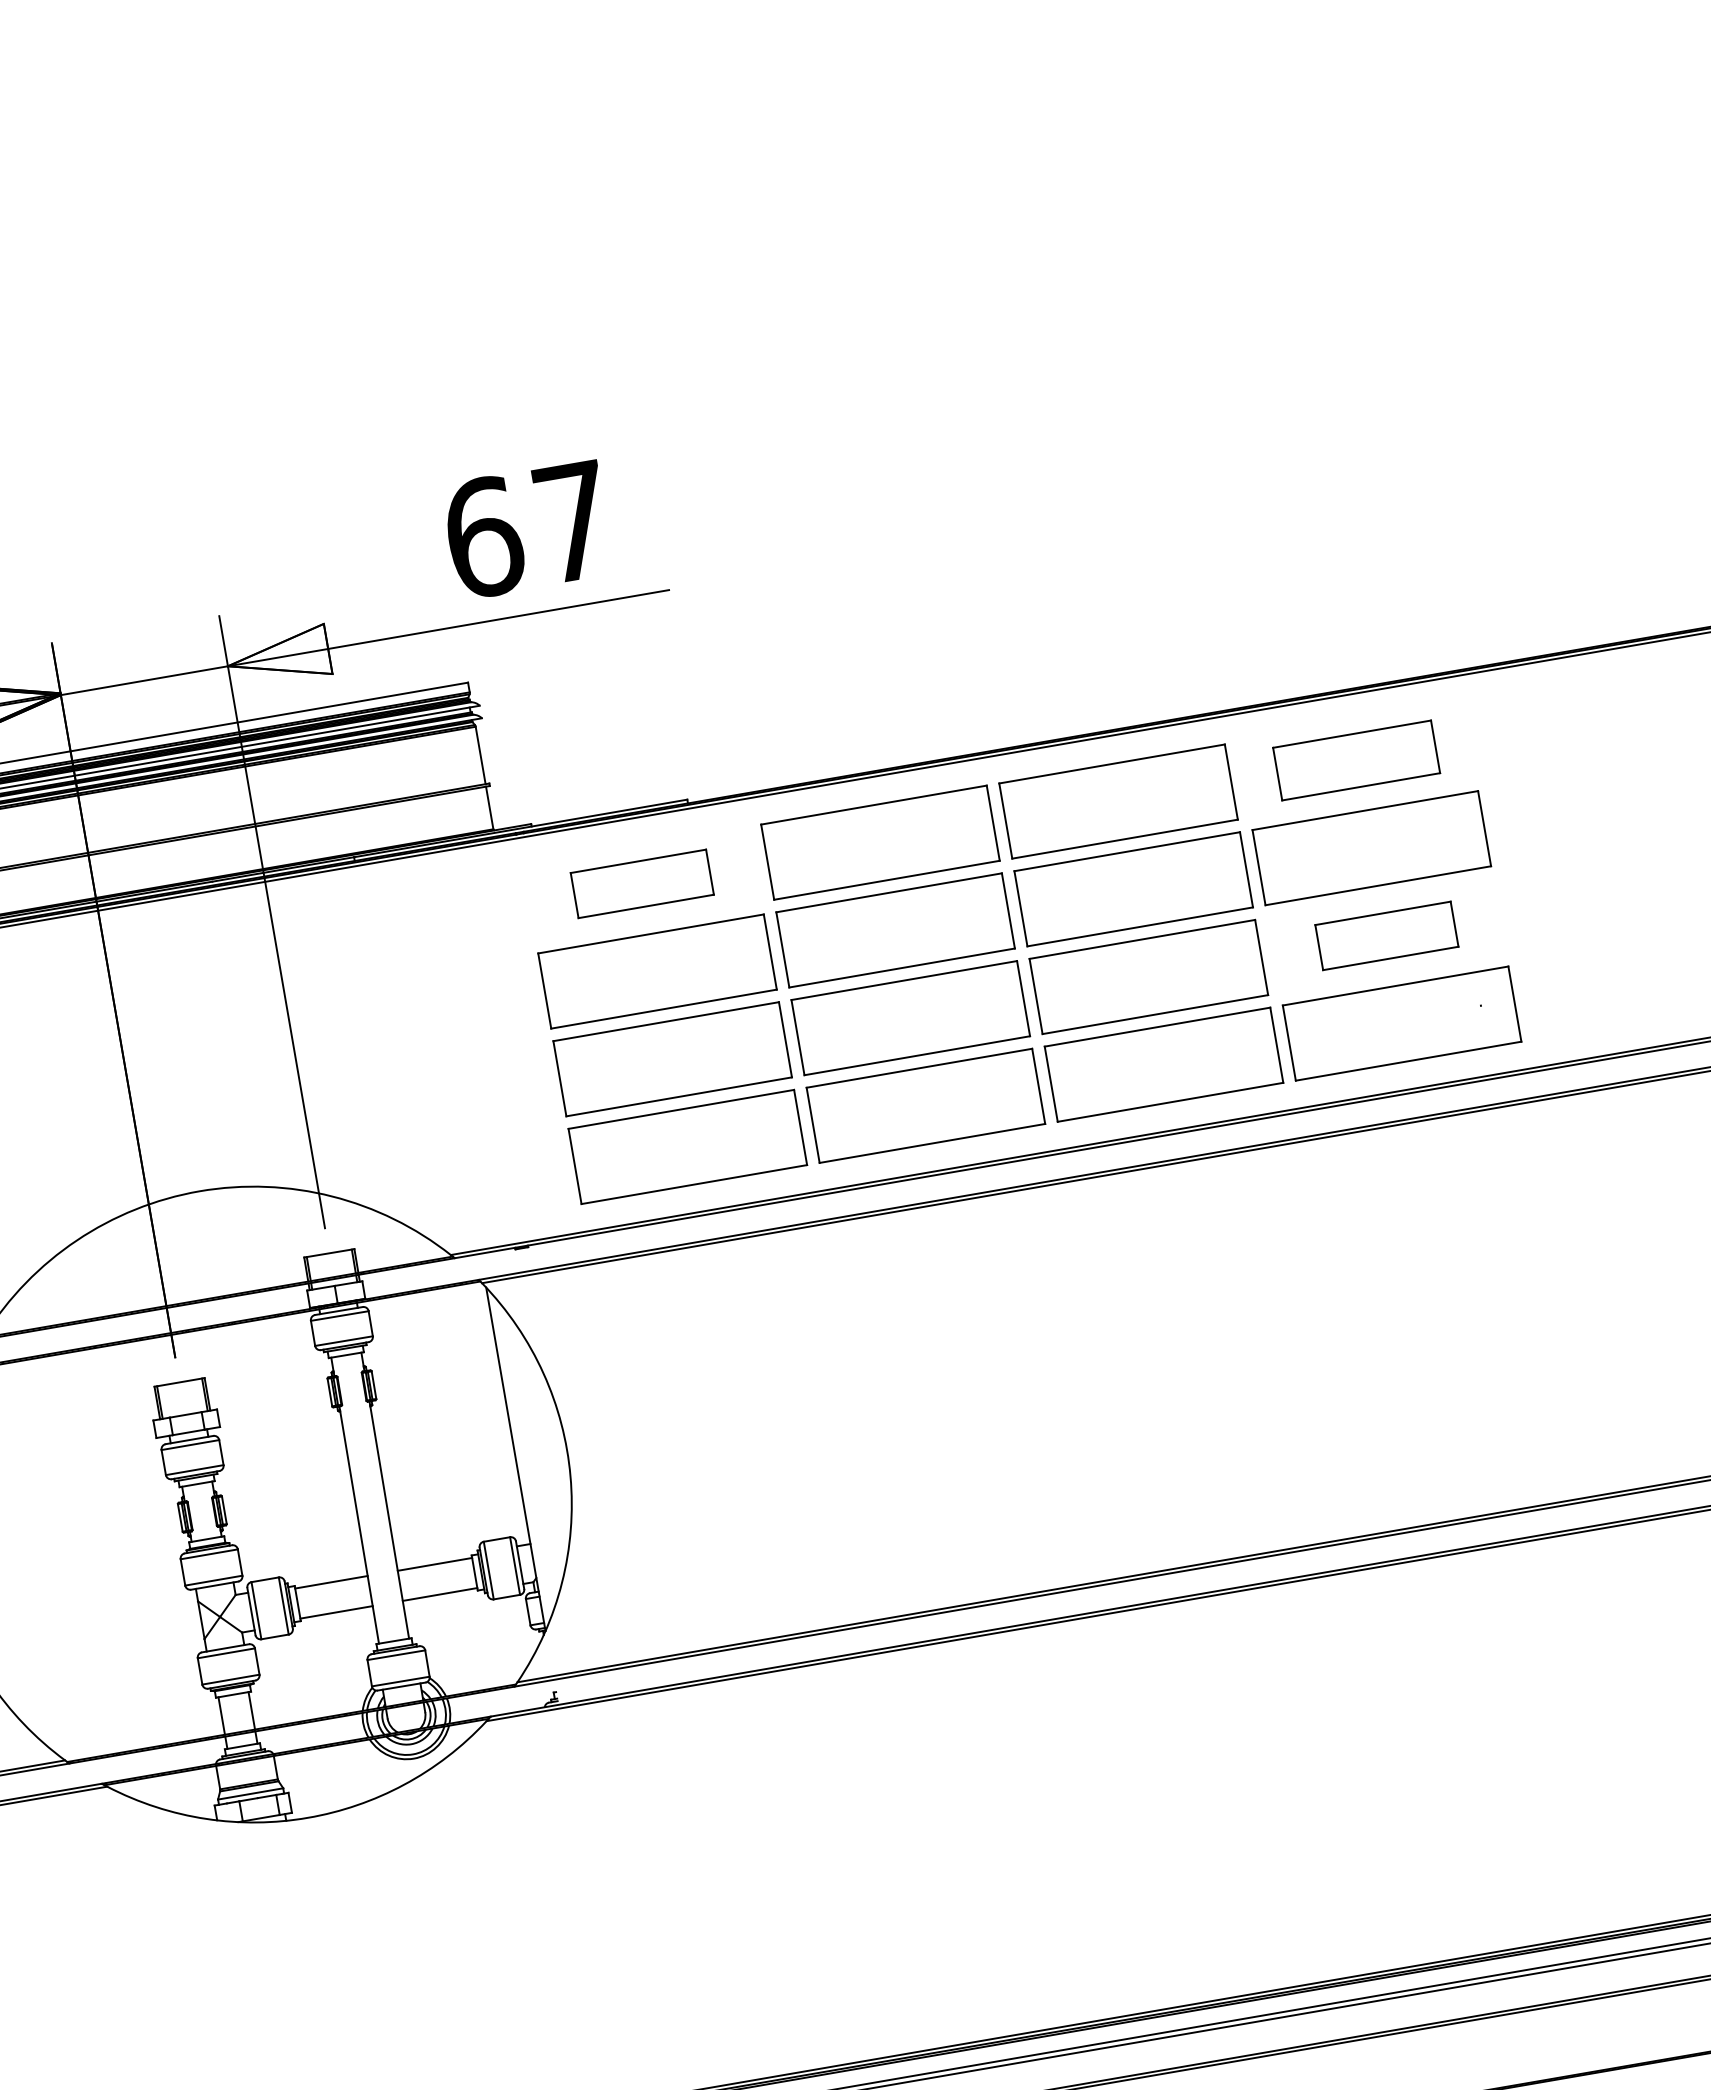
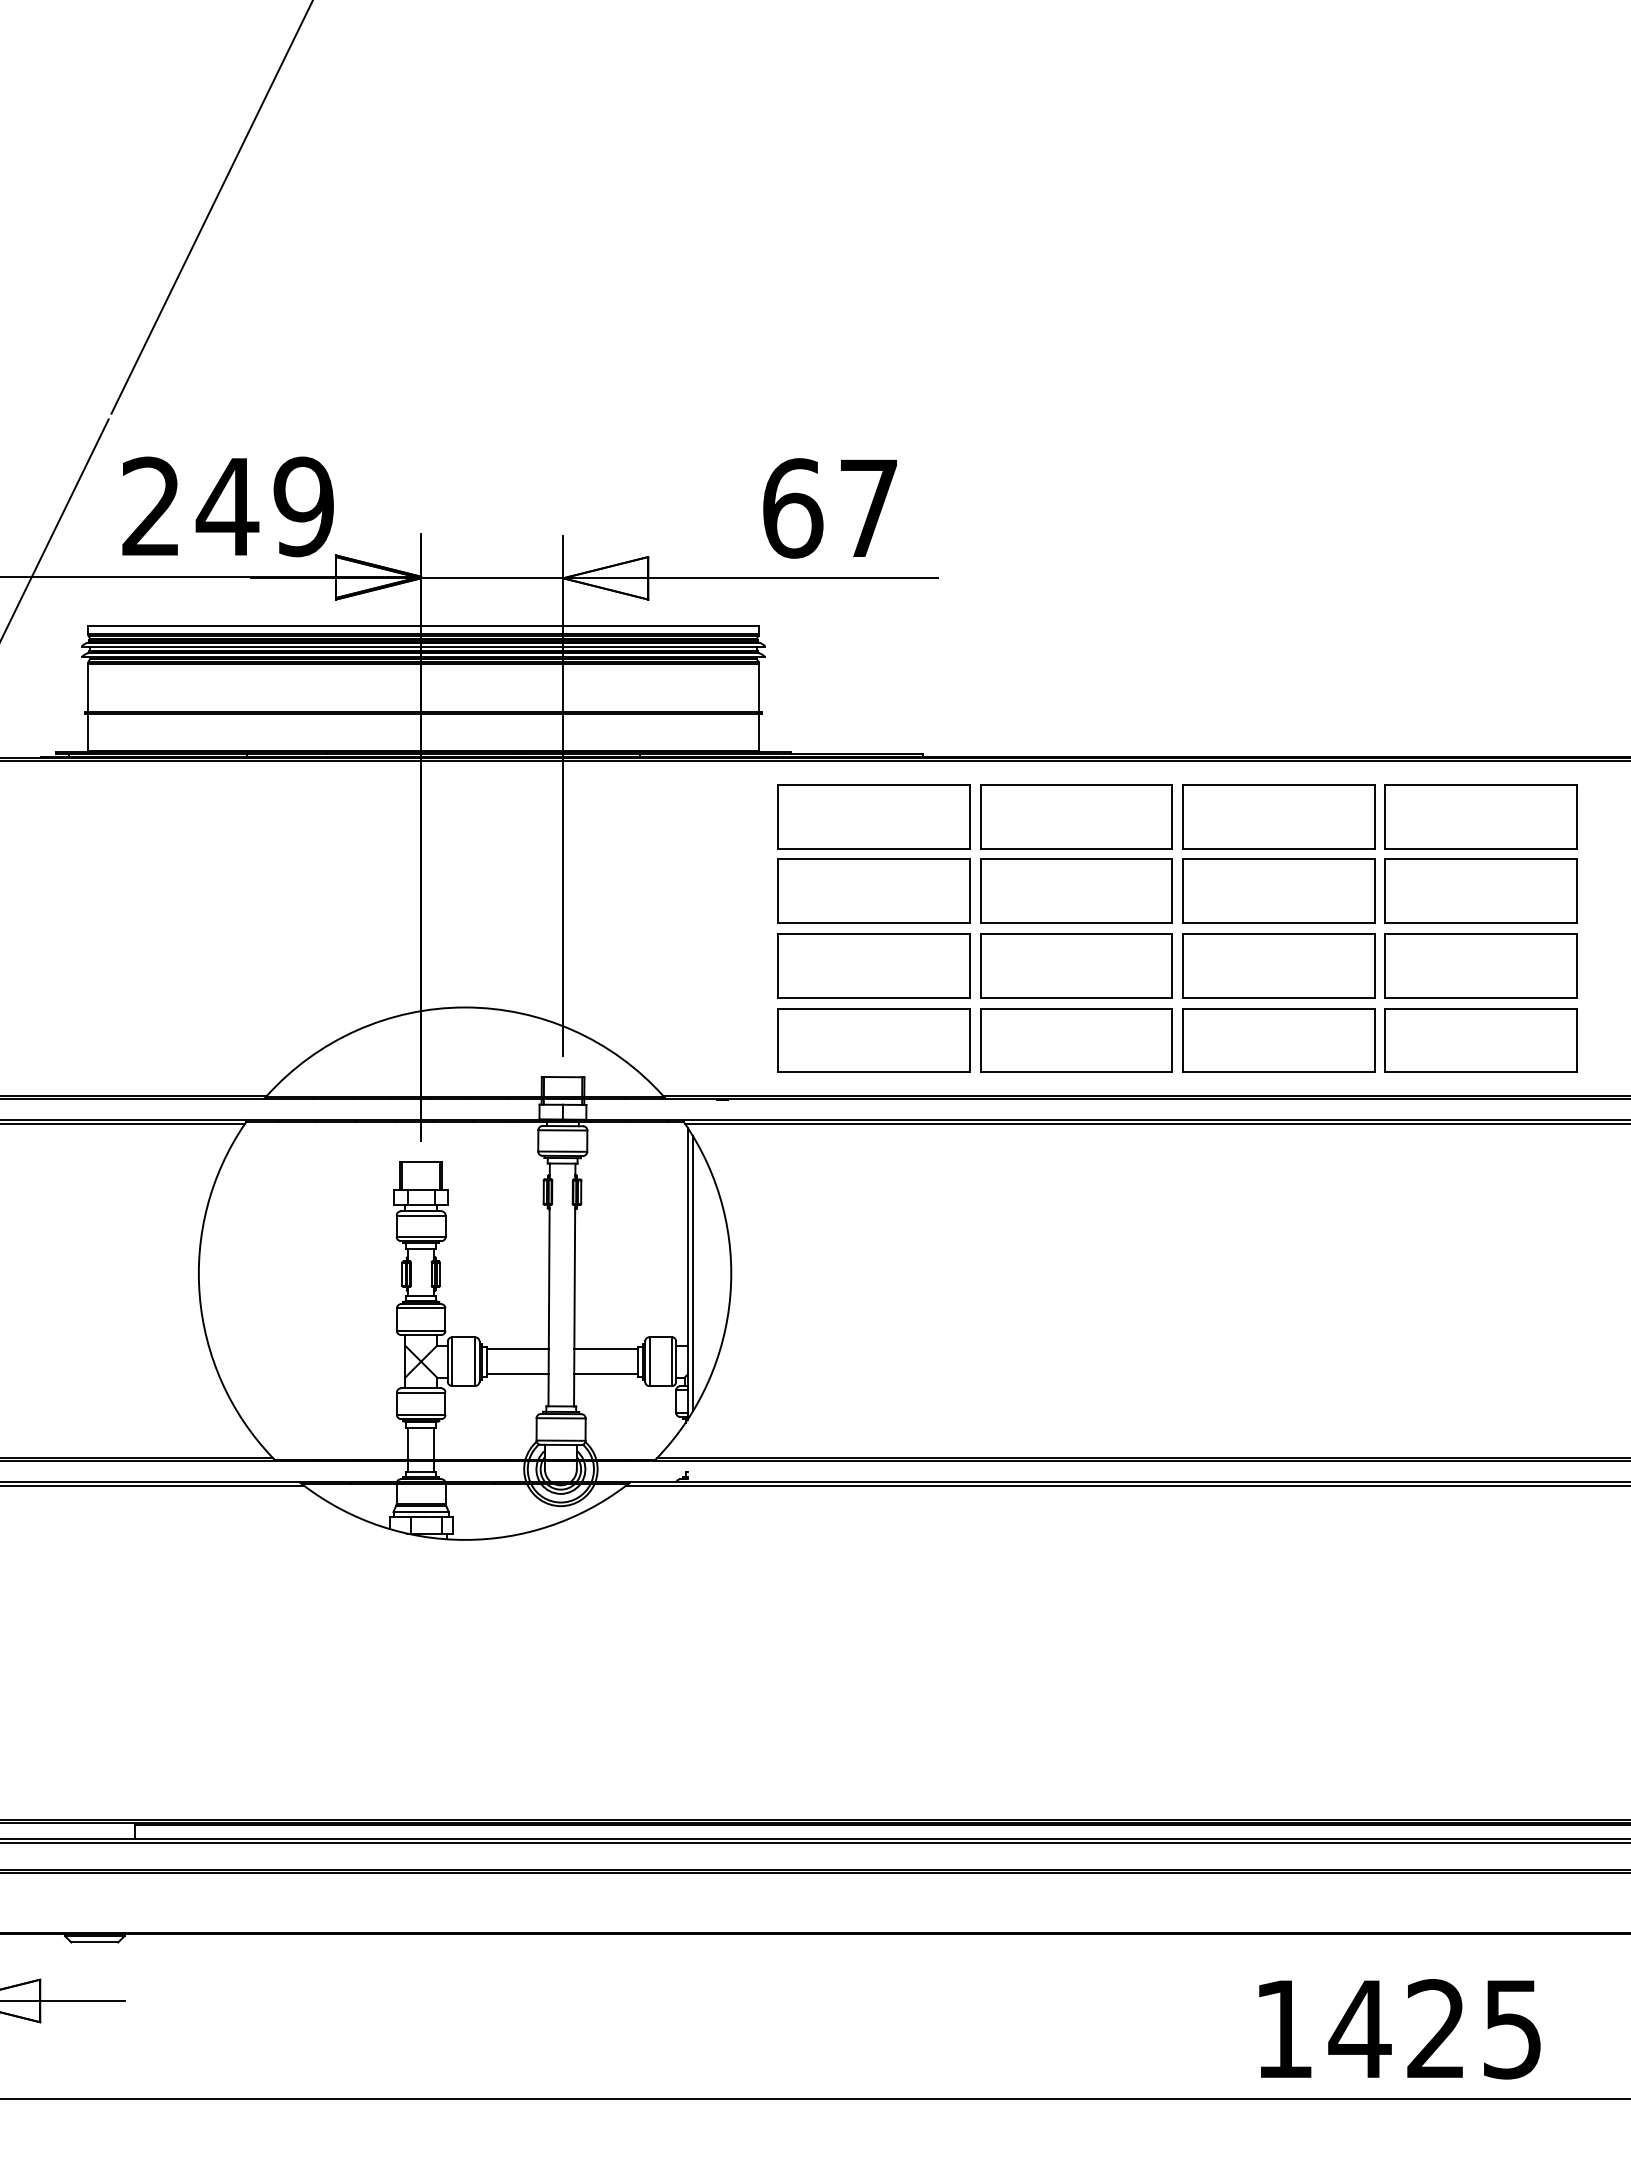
part: (1355, 760) -> (1480, 816), size x1.43
part: (641, 883) -> (873, 816), size x1.67
part: (1386, 935) -> (1480, 965), size x1.67
line: (522, 1457) -> (693, 1273), added

